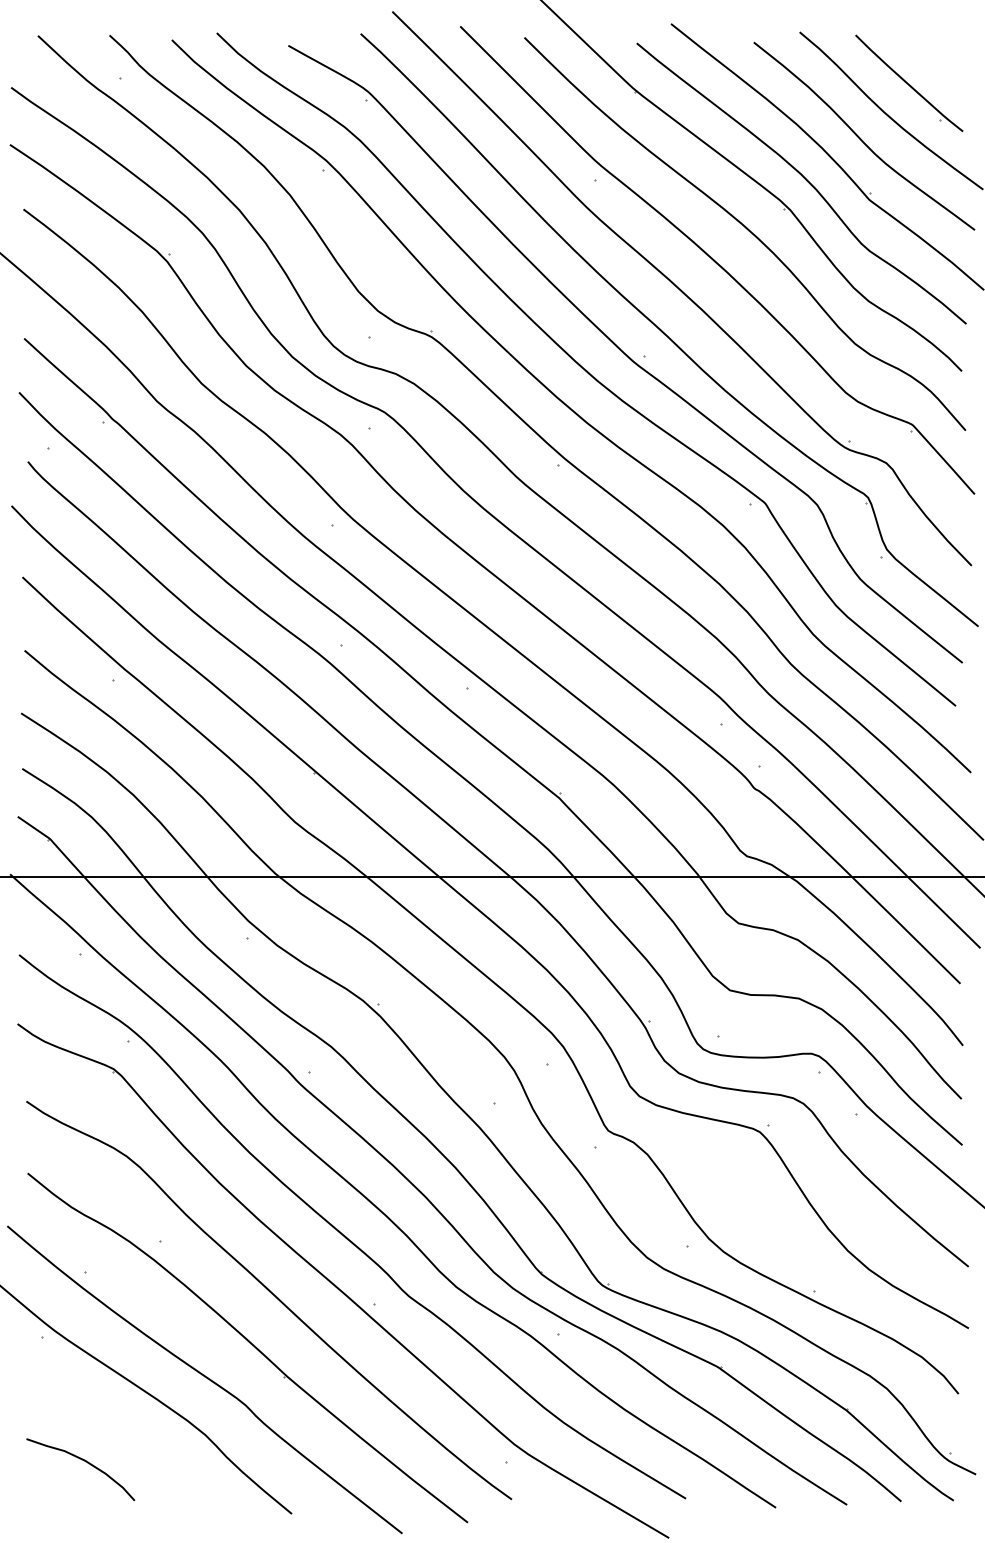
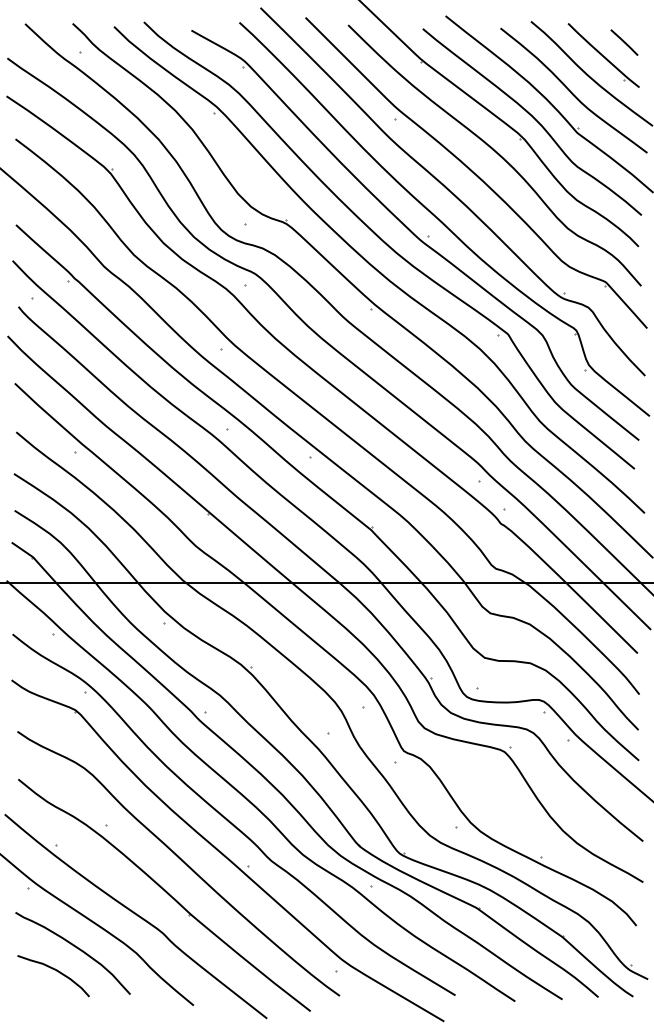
line: (940, 63) -> (624, 42), added
curve: (115, 1428) -> (76, 948), added

